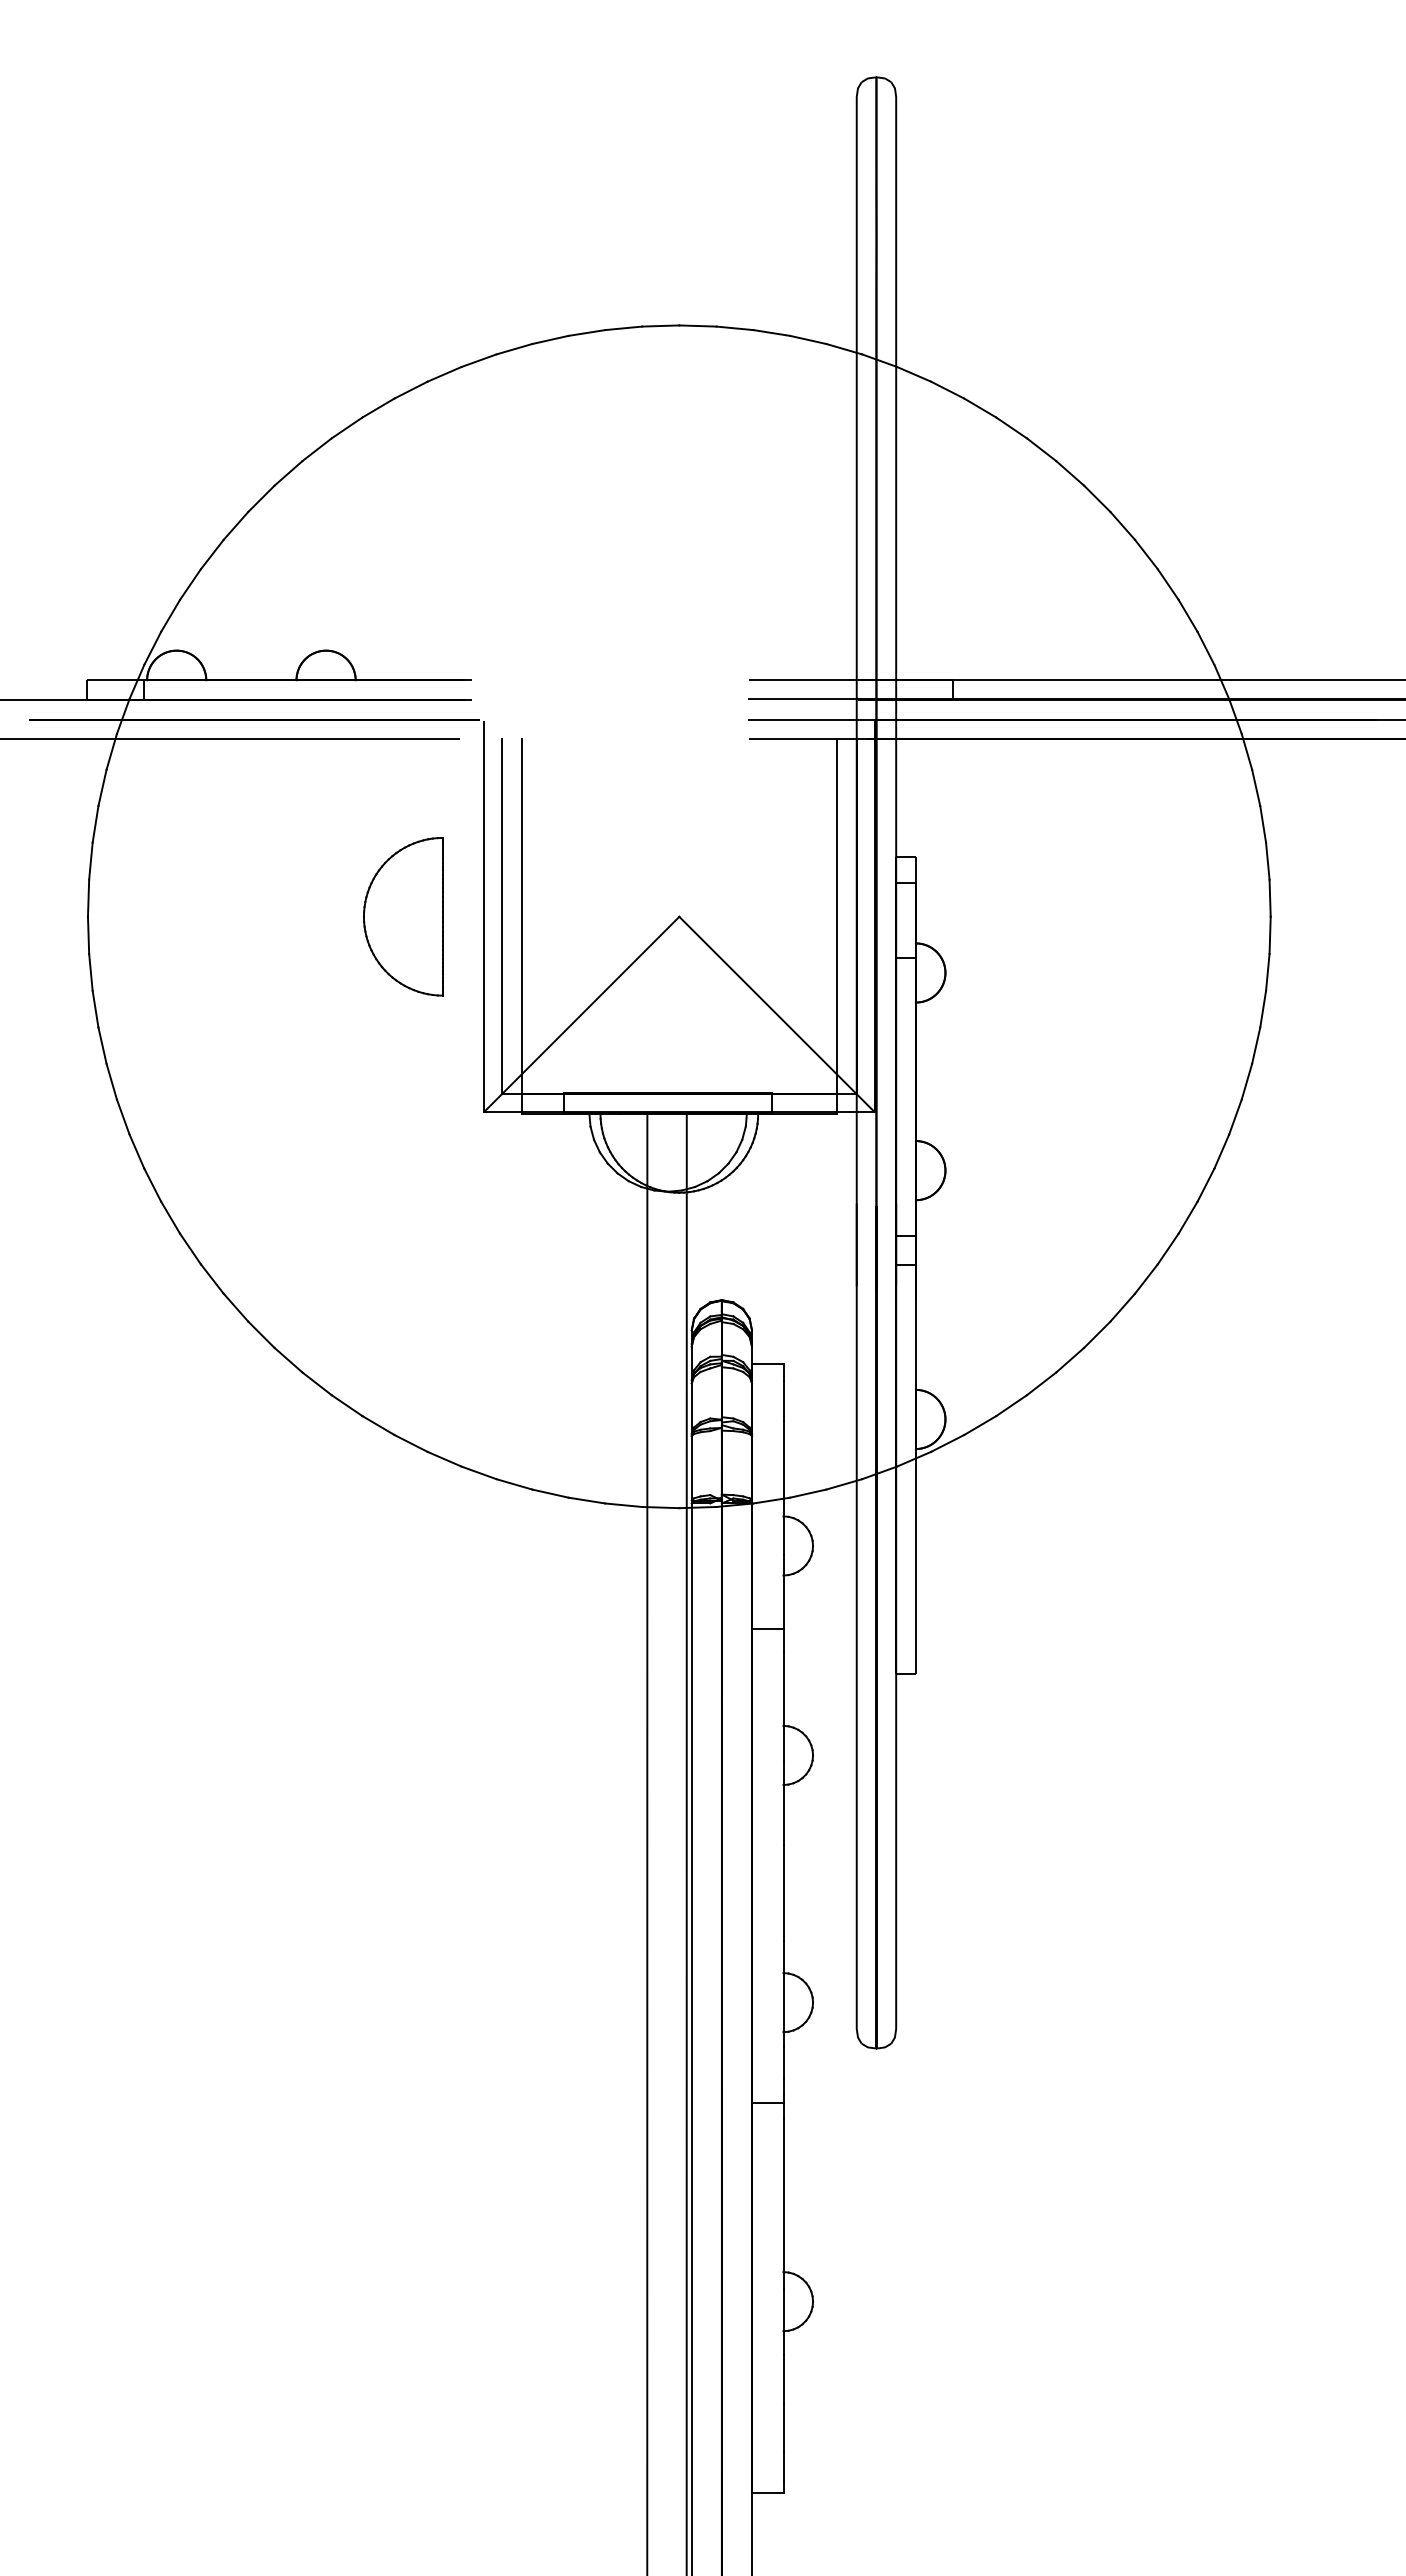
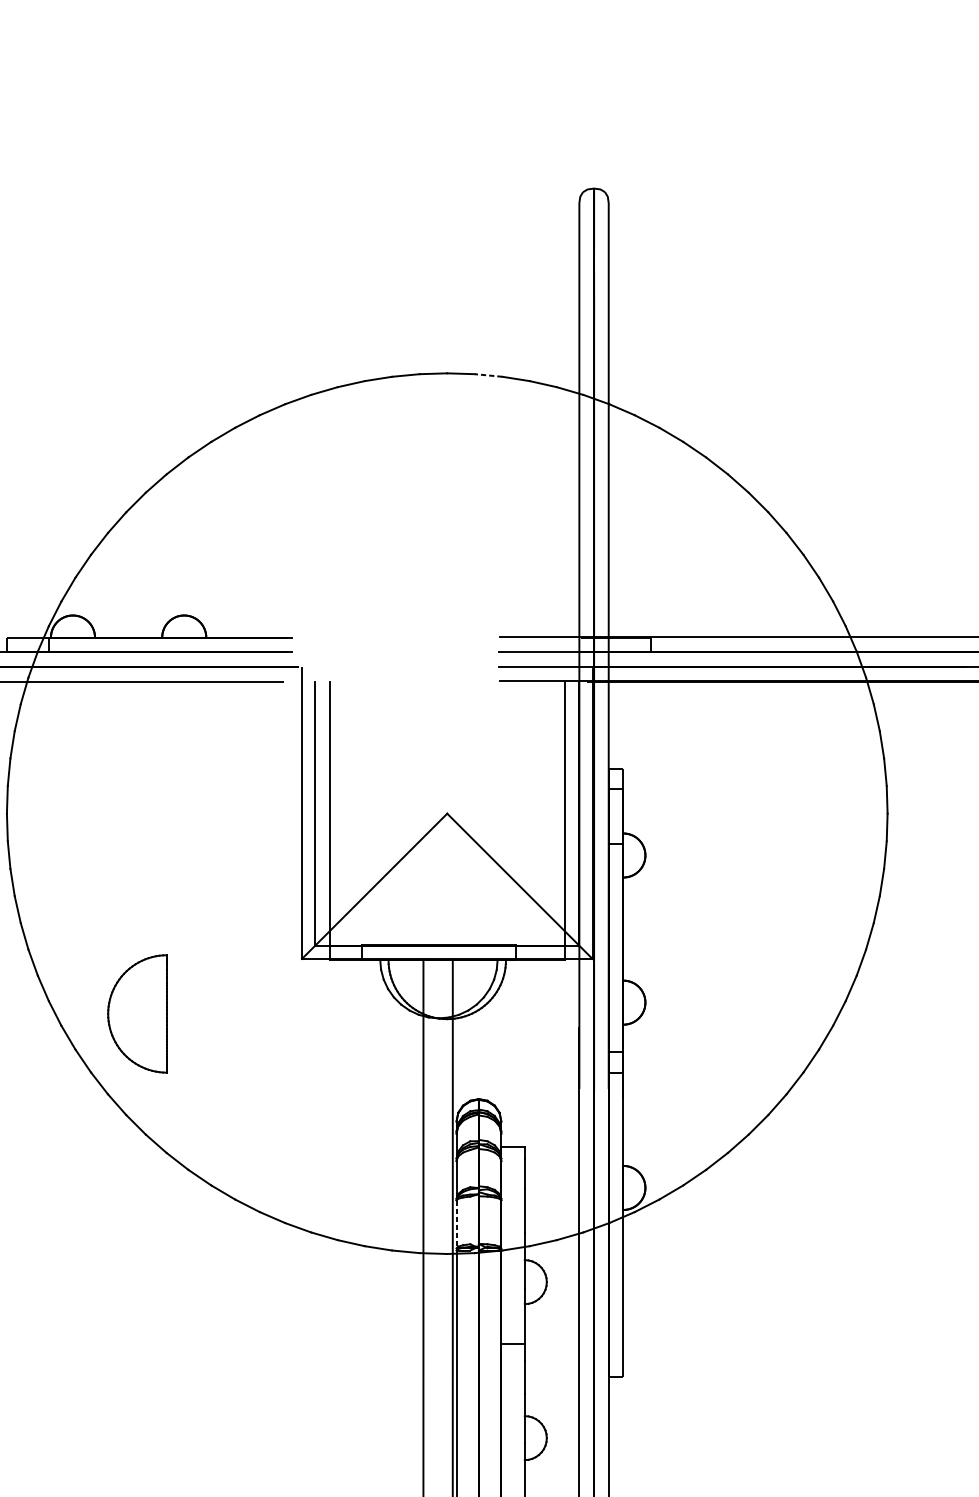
line: (734, 328) -> (488, 375), solid -> dashed
part: (403, 916) -> (137, 1013), moved
line: (691, 1469) -> (456, 1225), solid -> dashed

